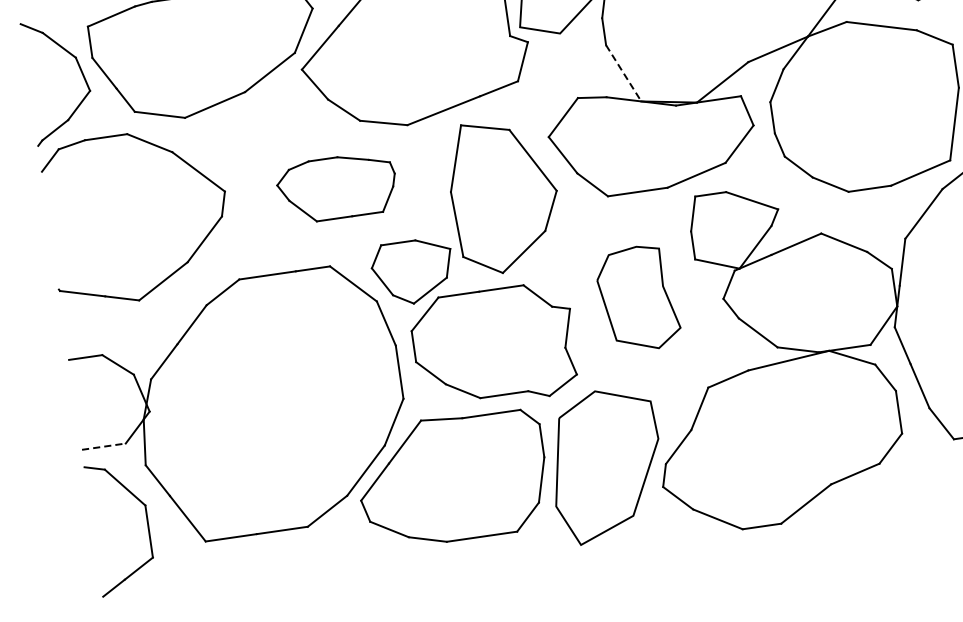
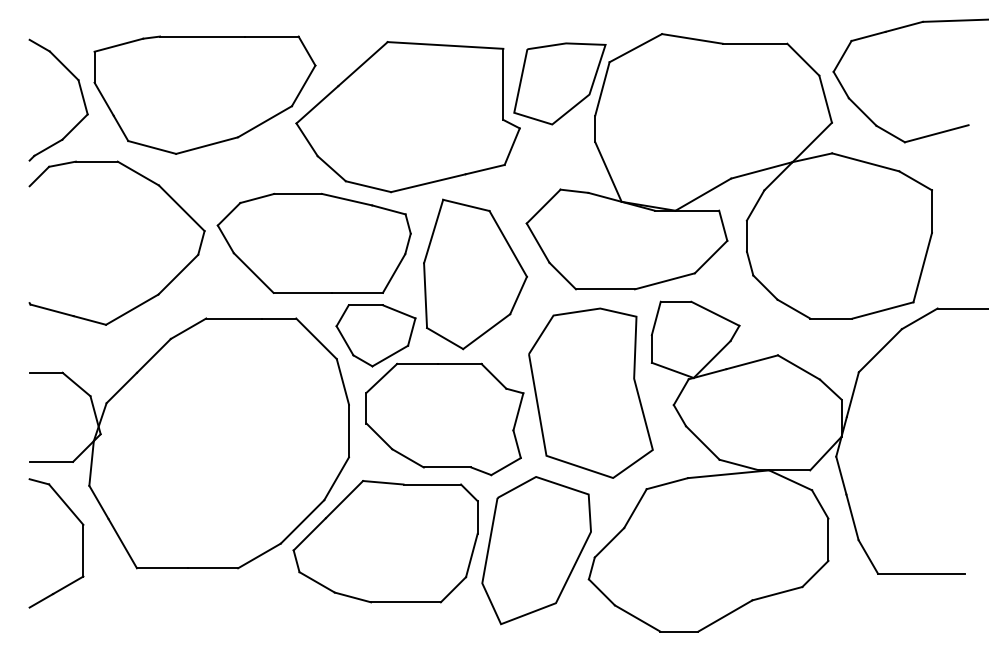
line: (623, 73) -> (608, 172), dashed -> solid
part: (336, 187) -> (313, 242), size x1.67
part: (637, 298) -> (590, 392), size x1.67
line: (104, 446) -> (51, 461), dashed -> solid

